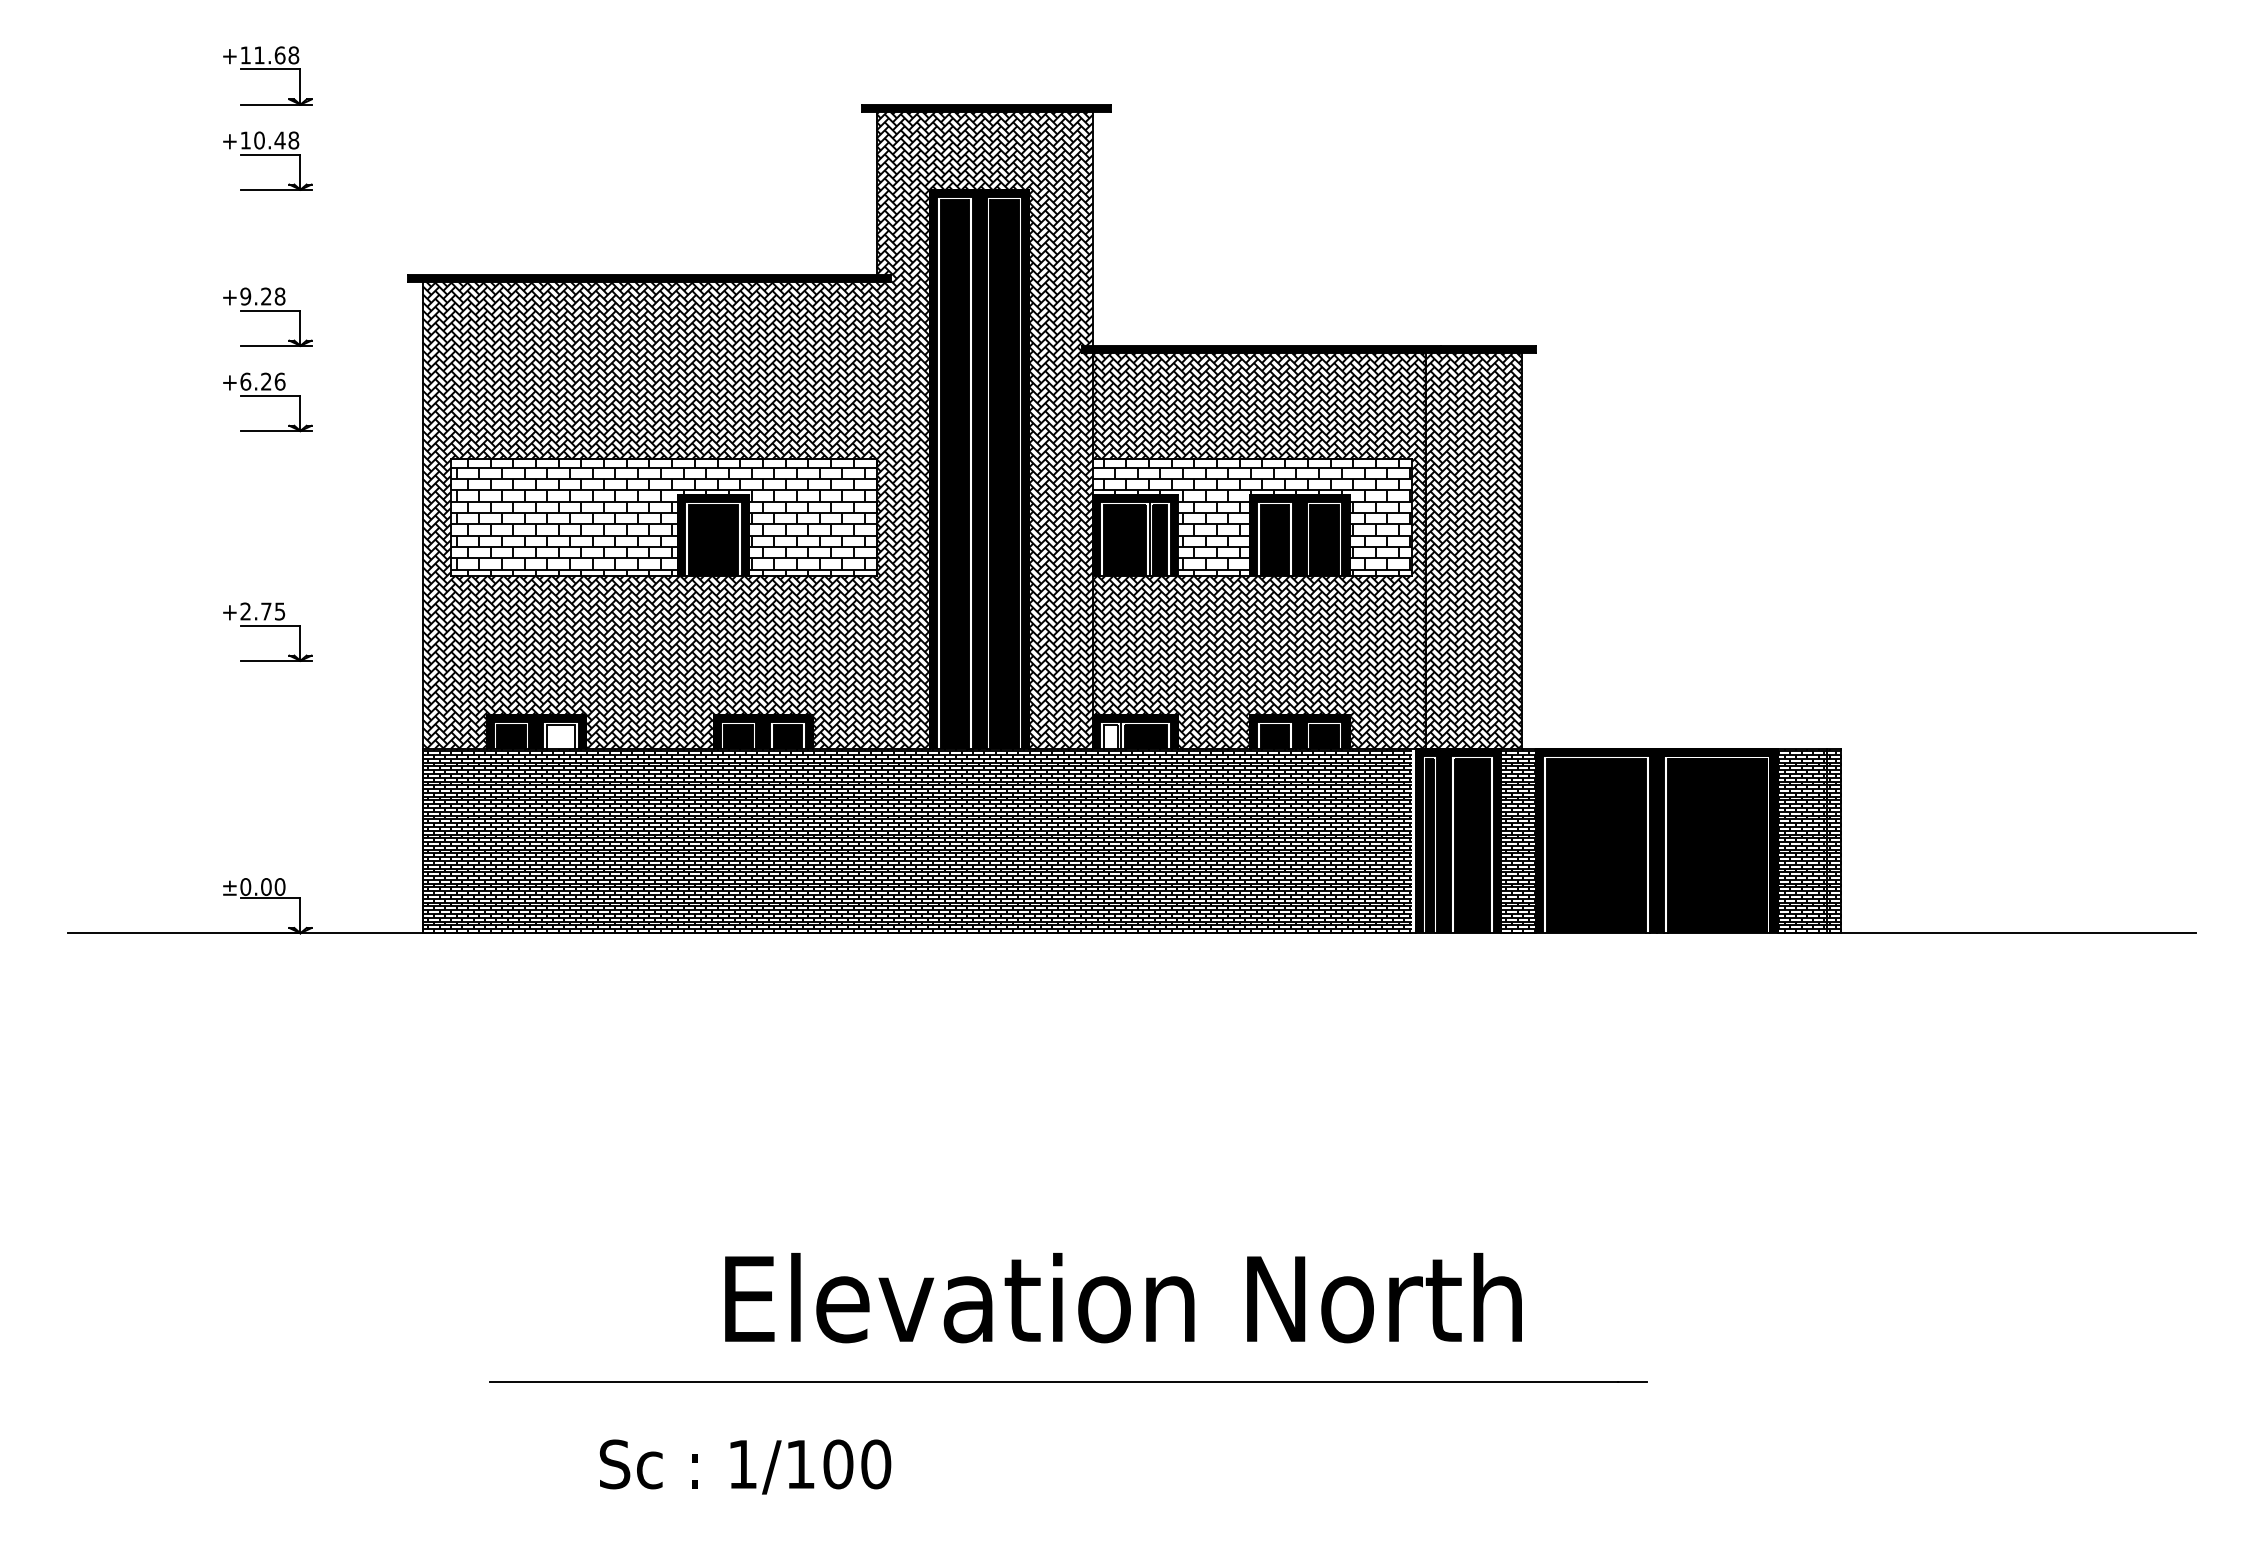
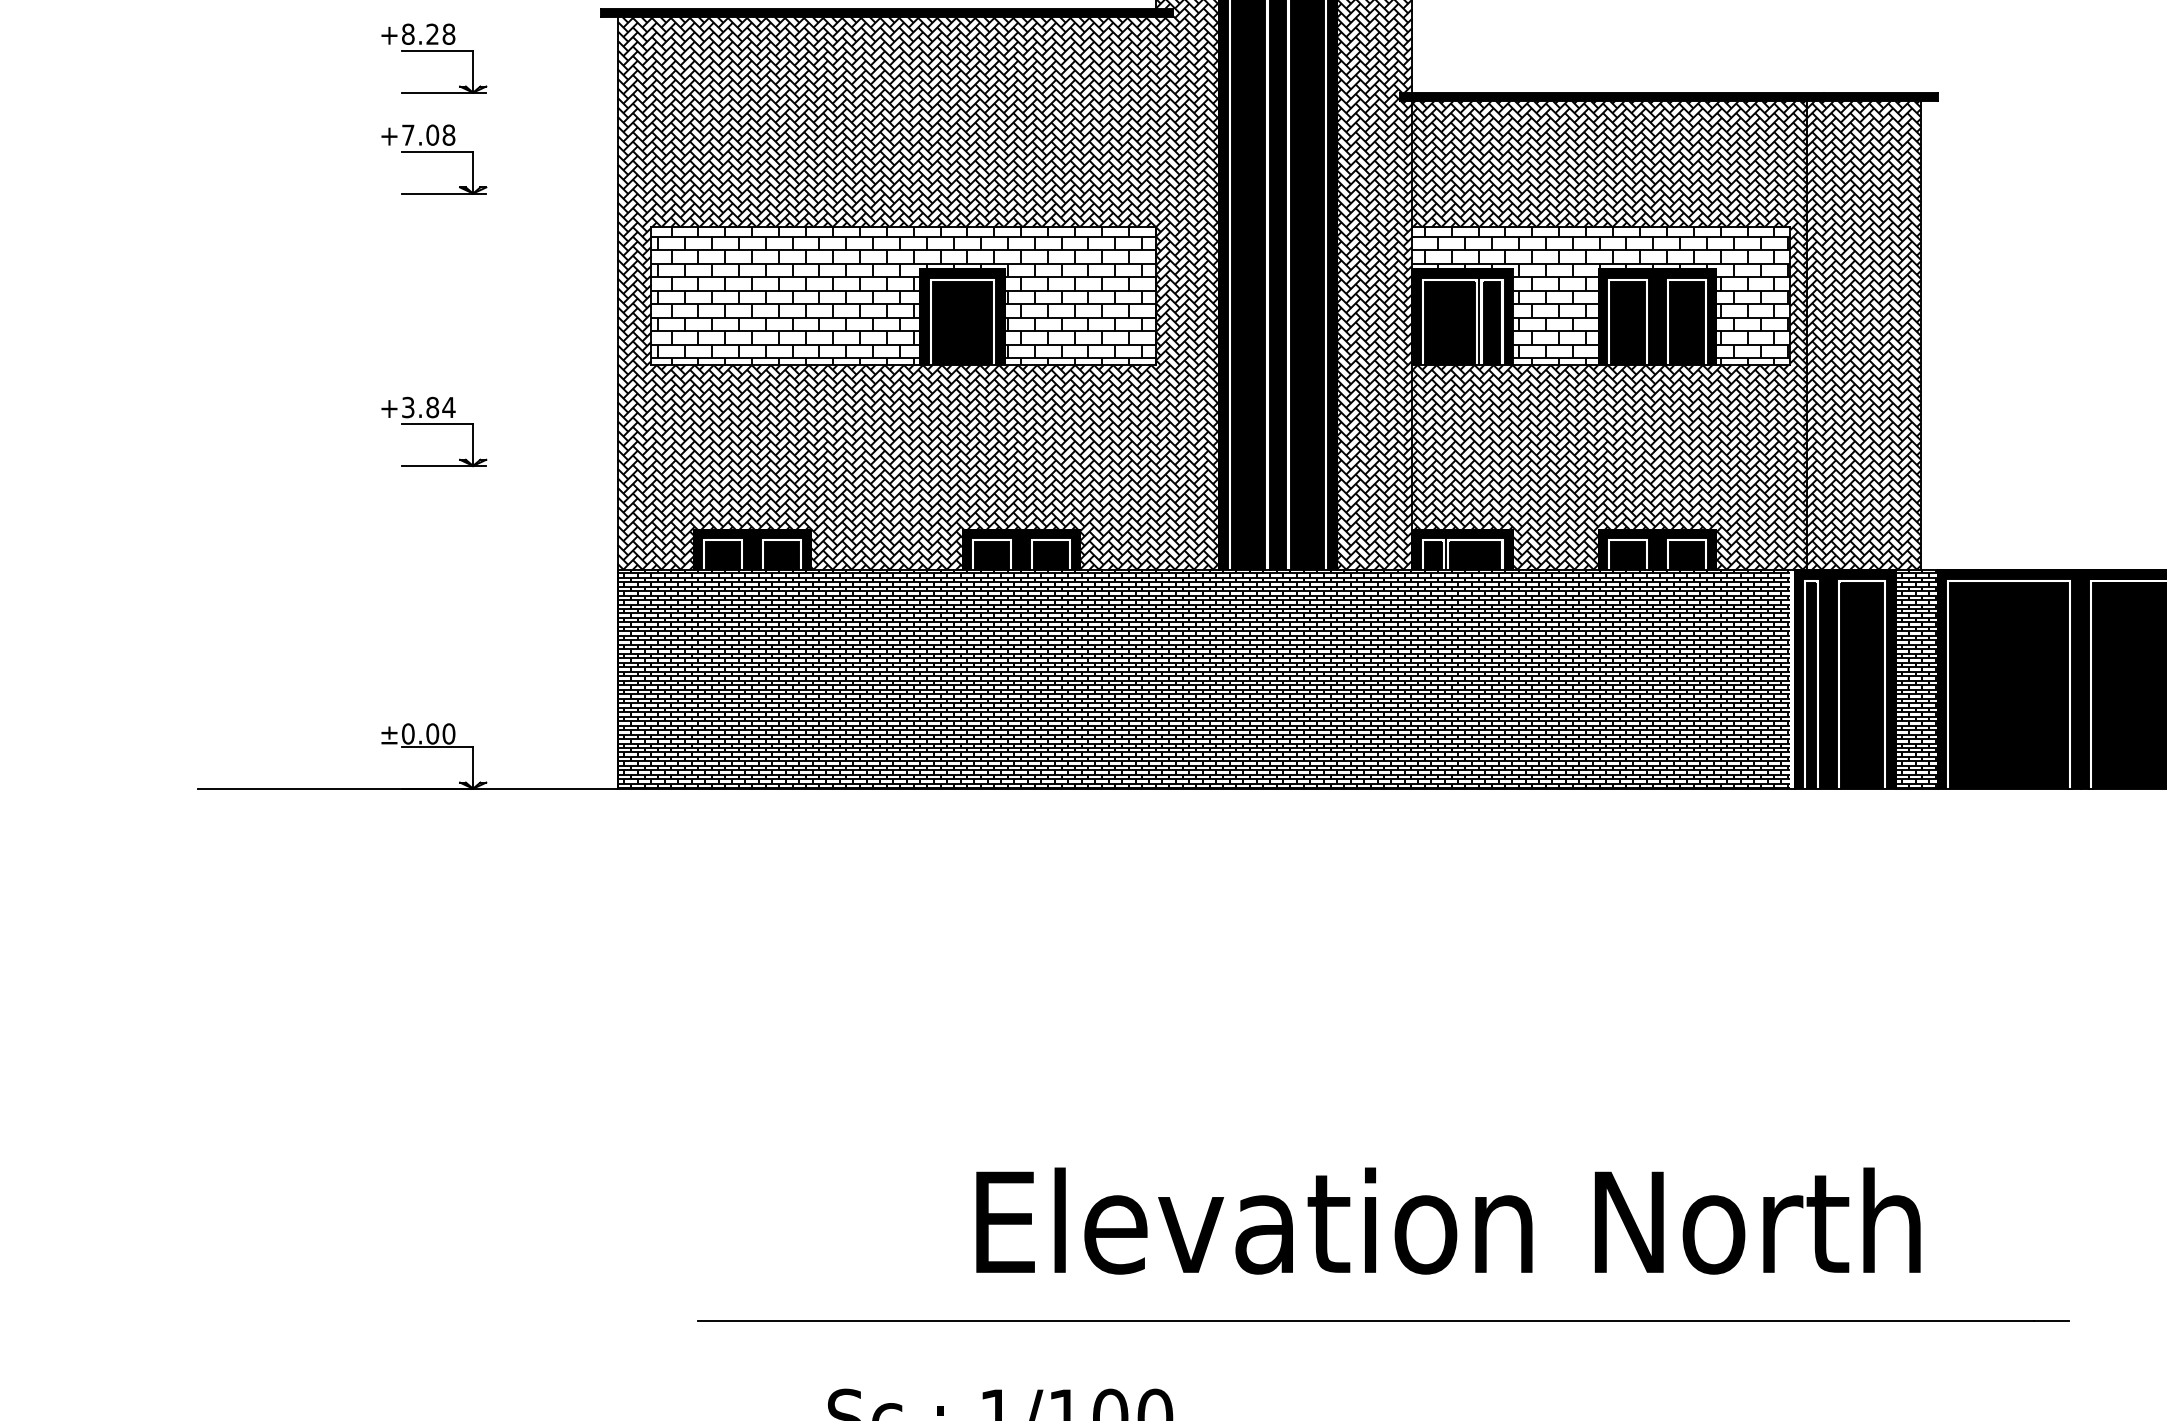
text: (245, 296) -> (407, 34), +9.28 -> +8.28
text: (262, 381) -> (428, 134), +6.26 -> +7.08
text: (262, 611) -> (428, 407), +2.75 -> +3.84
fill: (560, 736) -> (781, 555), added
fill: (1110, 736) -> (1432, 555), added

